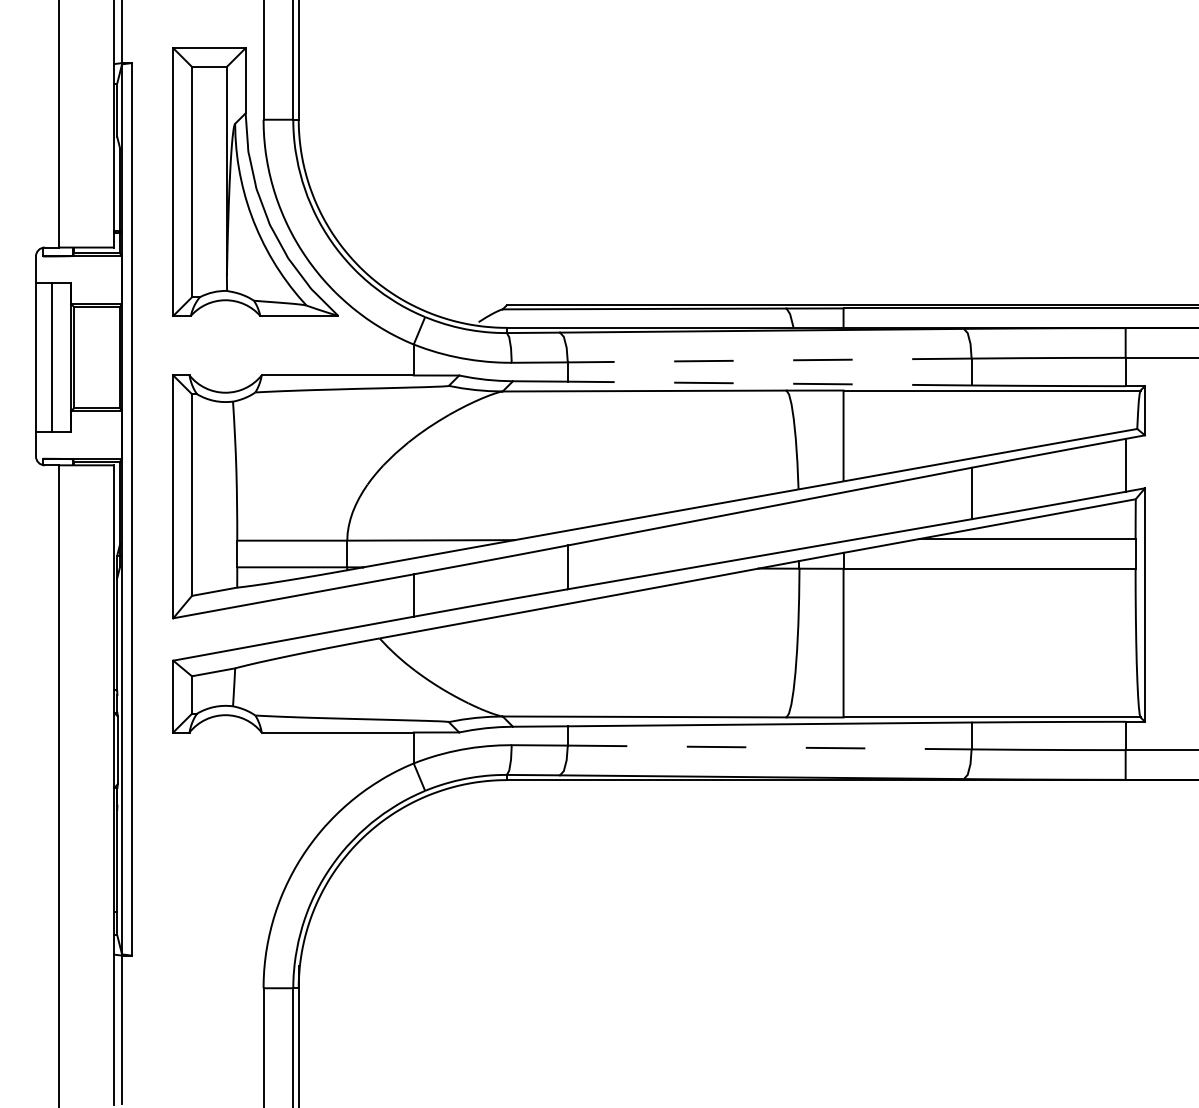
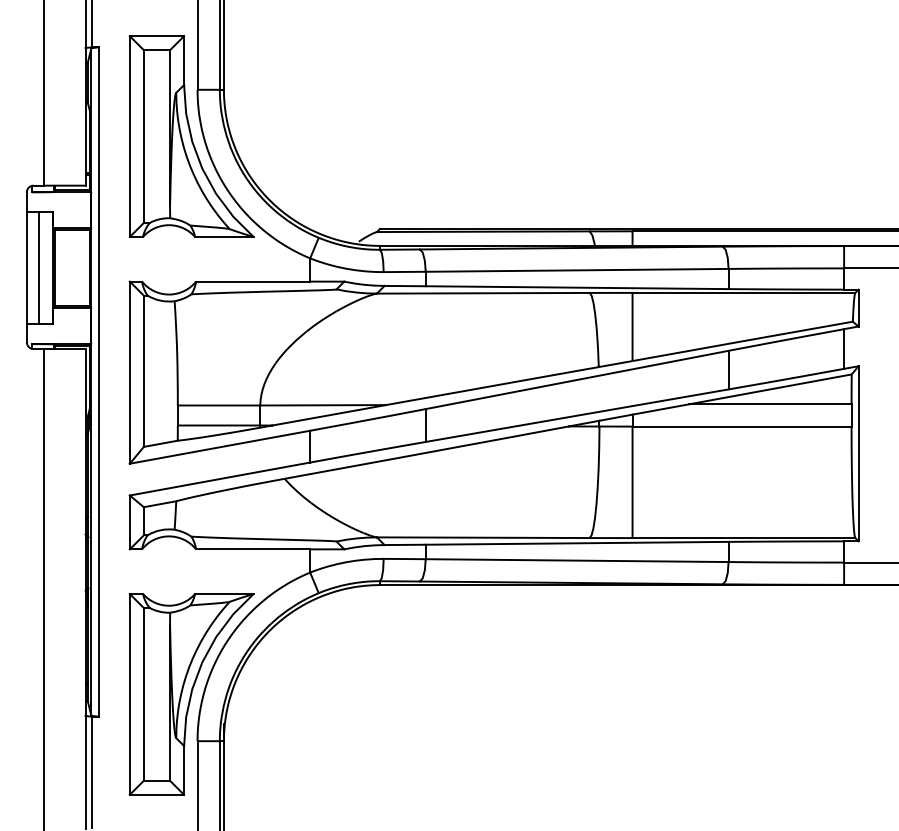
line: (769, 360) -> (577, 270), dashed -> solid
line: (769, 383) -> (577, 287), dashed -> solid
line: (769, 747) -> (577, 560), dashed -> solid
part: (255, 925) -> (191, 694), added

